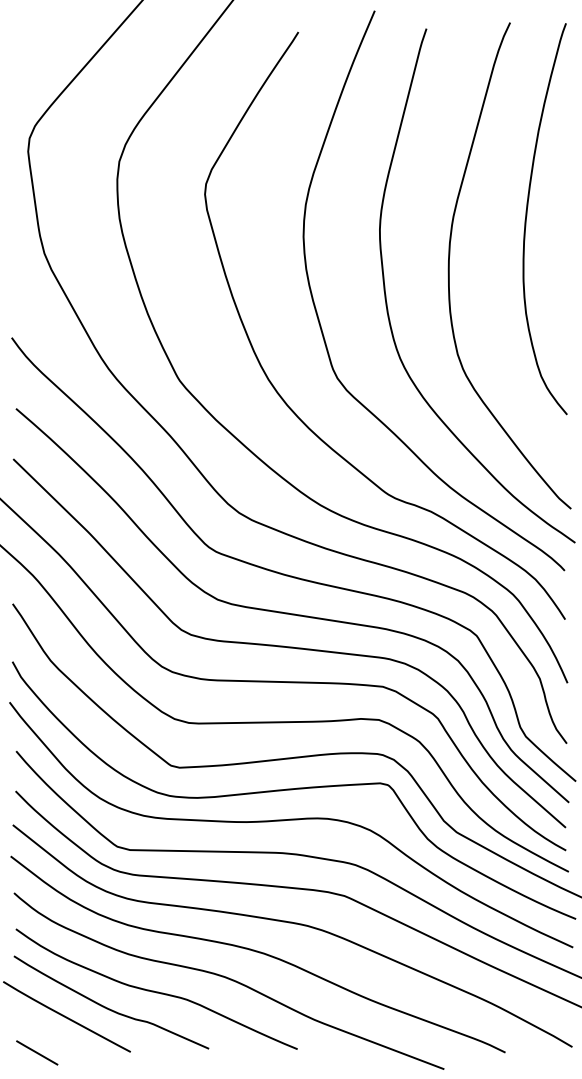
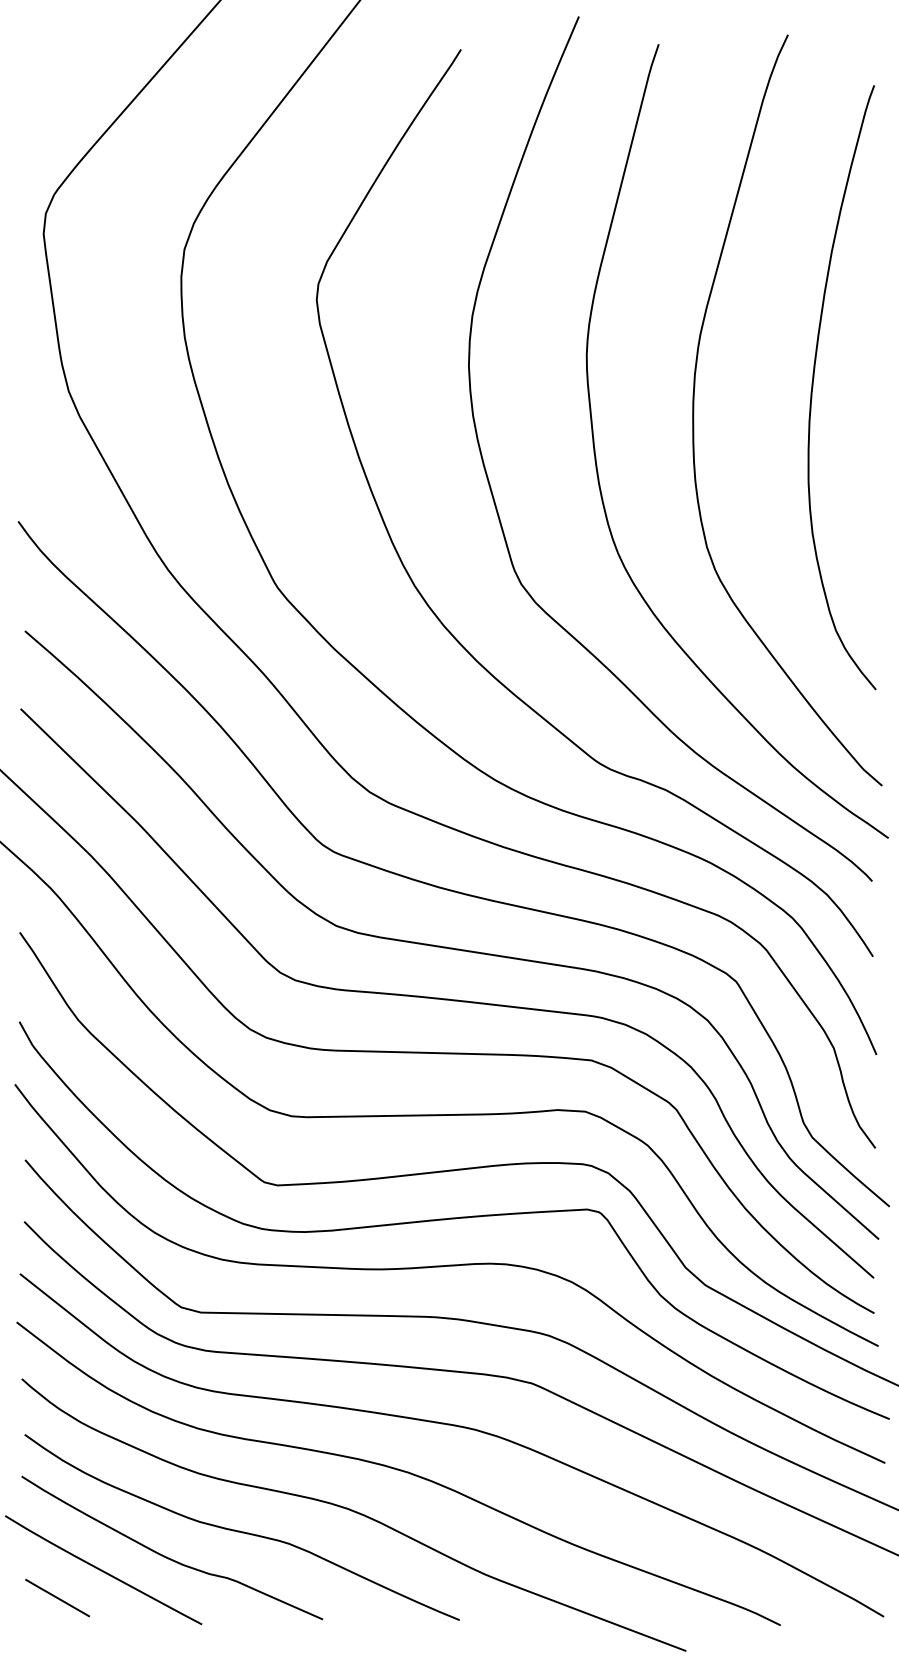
curve: (527, 216) -> (814, 383), moved
line: (37, 1052) -> (58, 1597), moved

